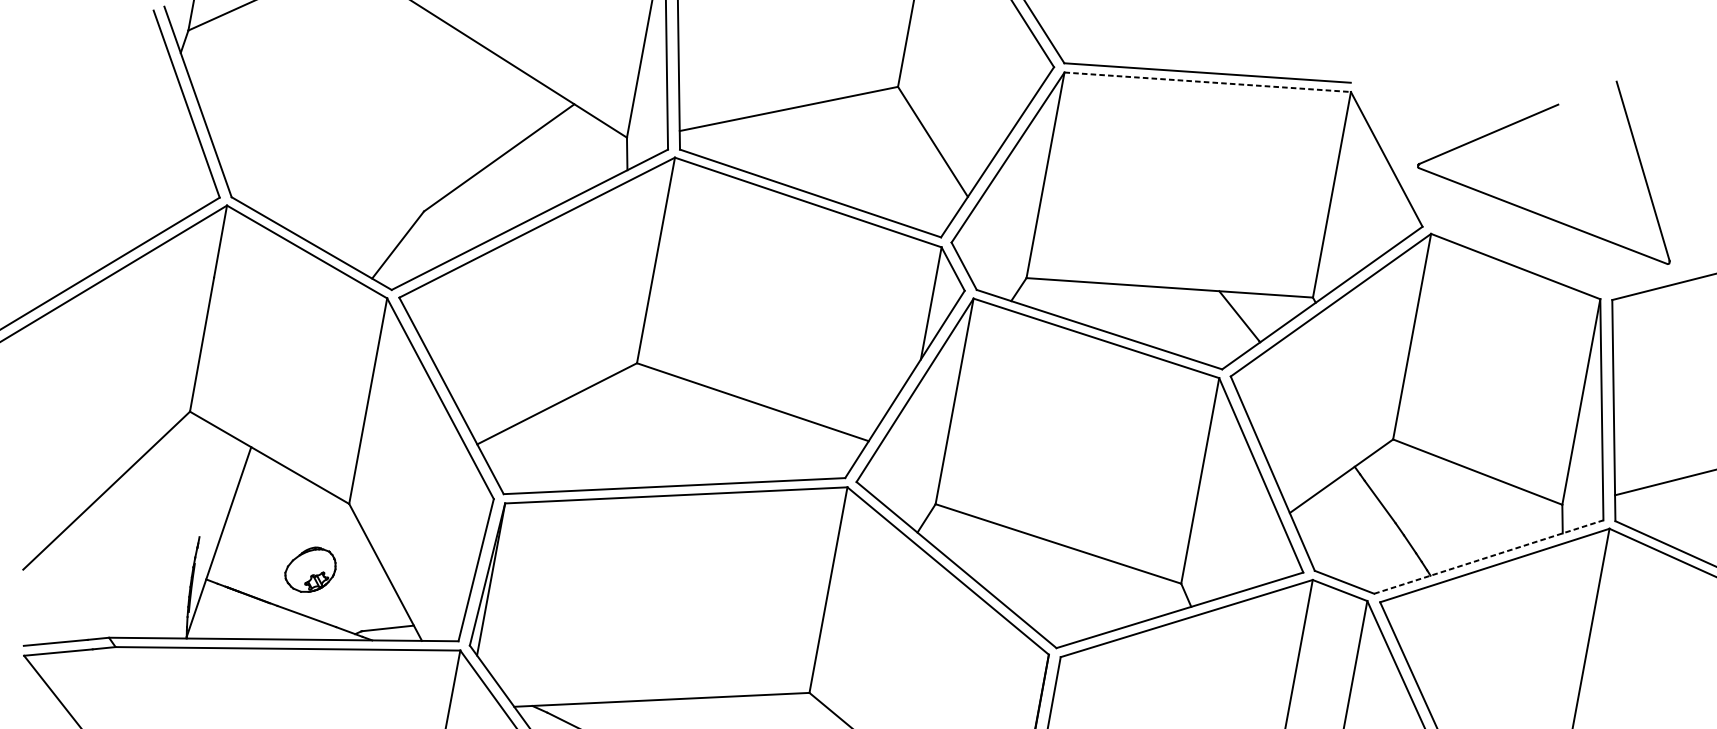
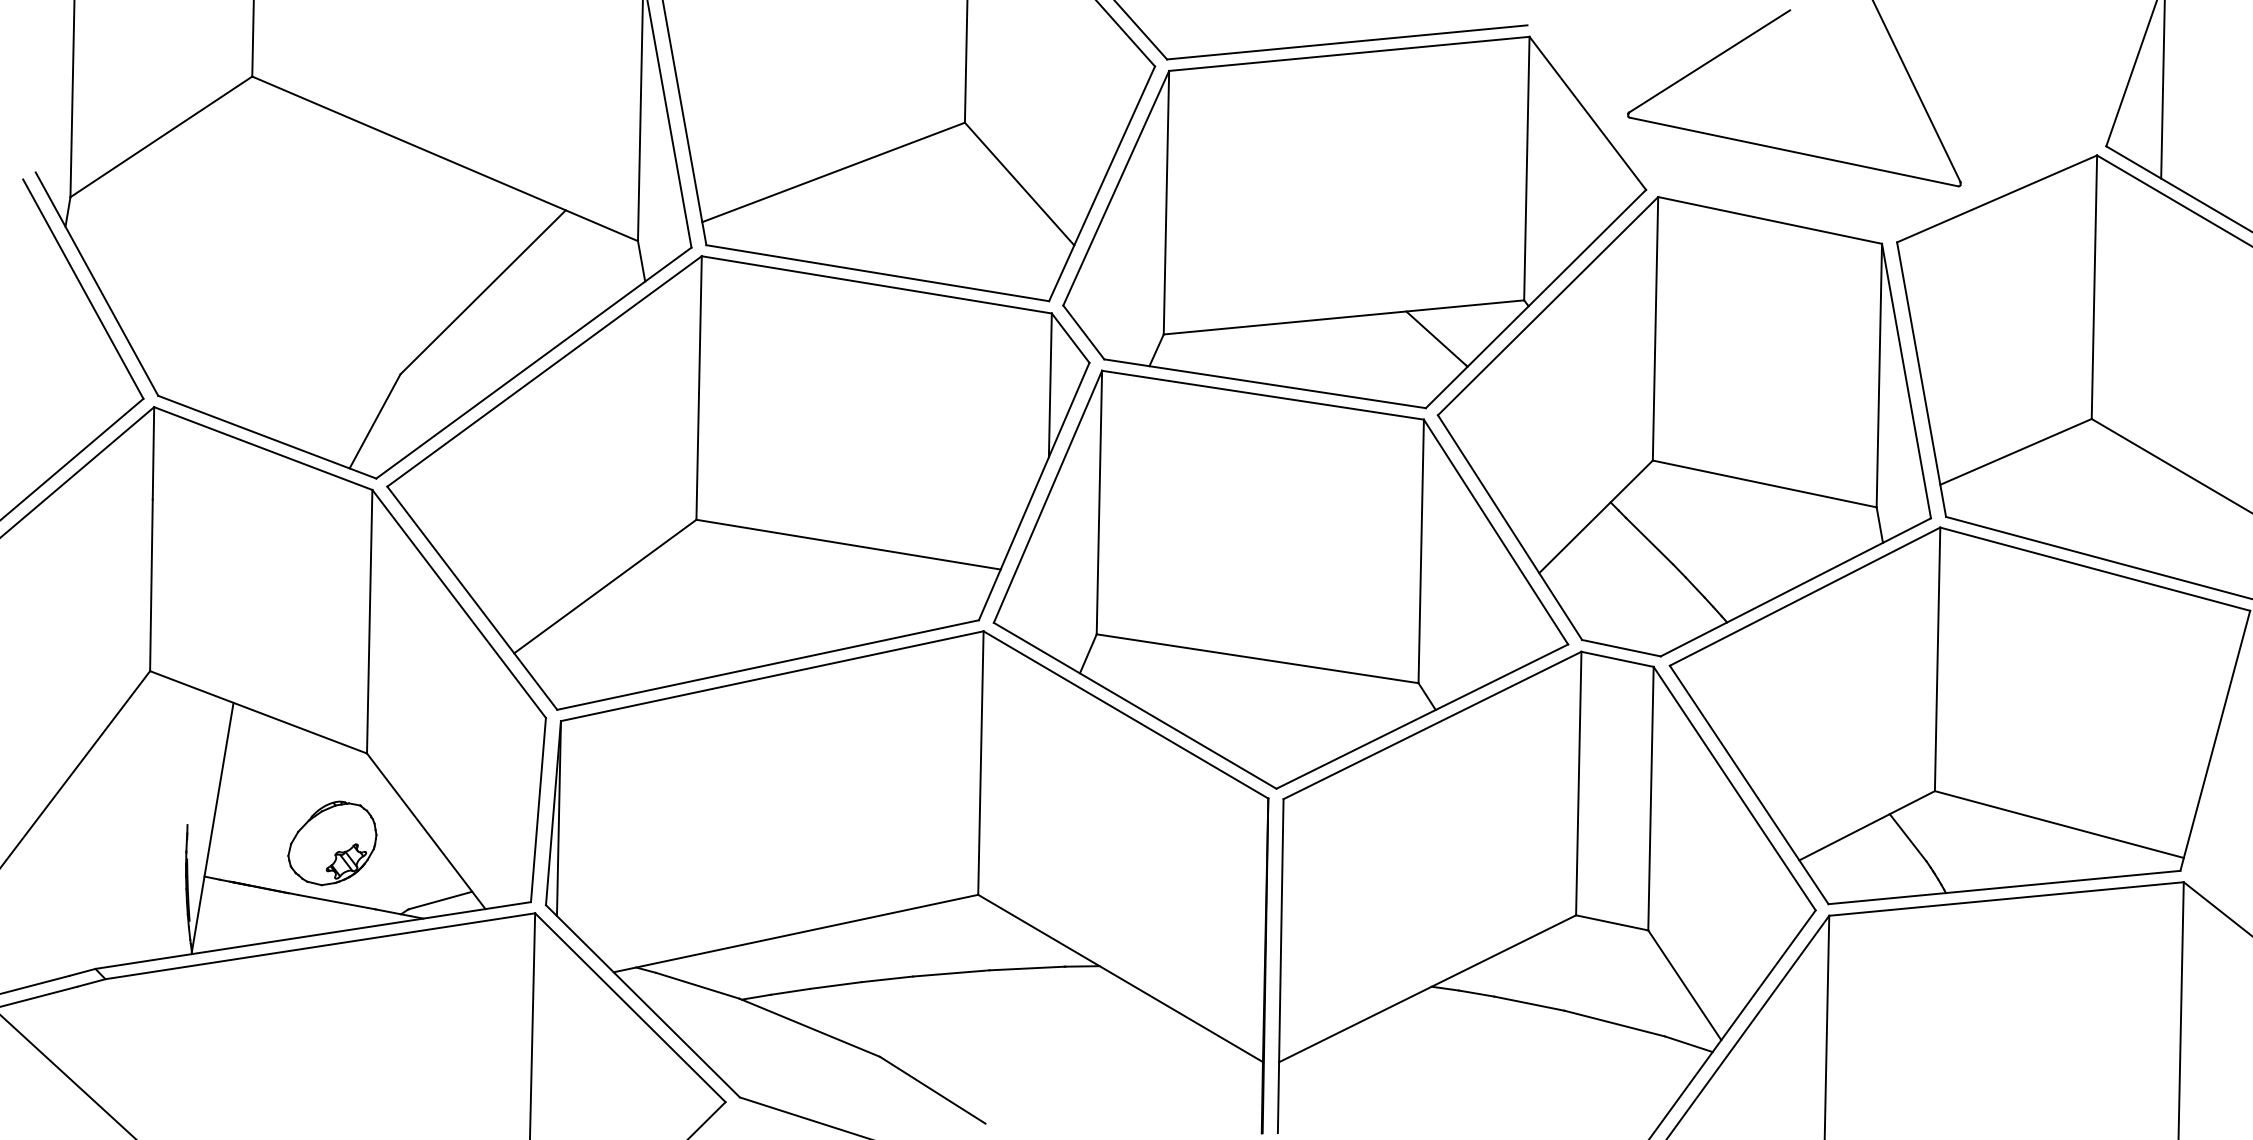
line: (1207, 81) -> (1349, 53), dashed -> solid
line: (1488, 557) -> (1795, 587), dashed -> solid
part: (310, 569) -> (332, 843), size x1.43

